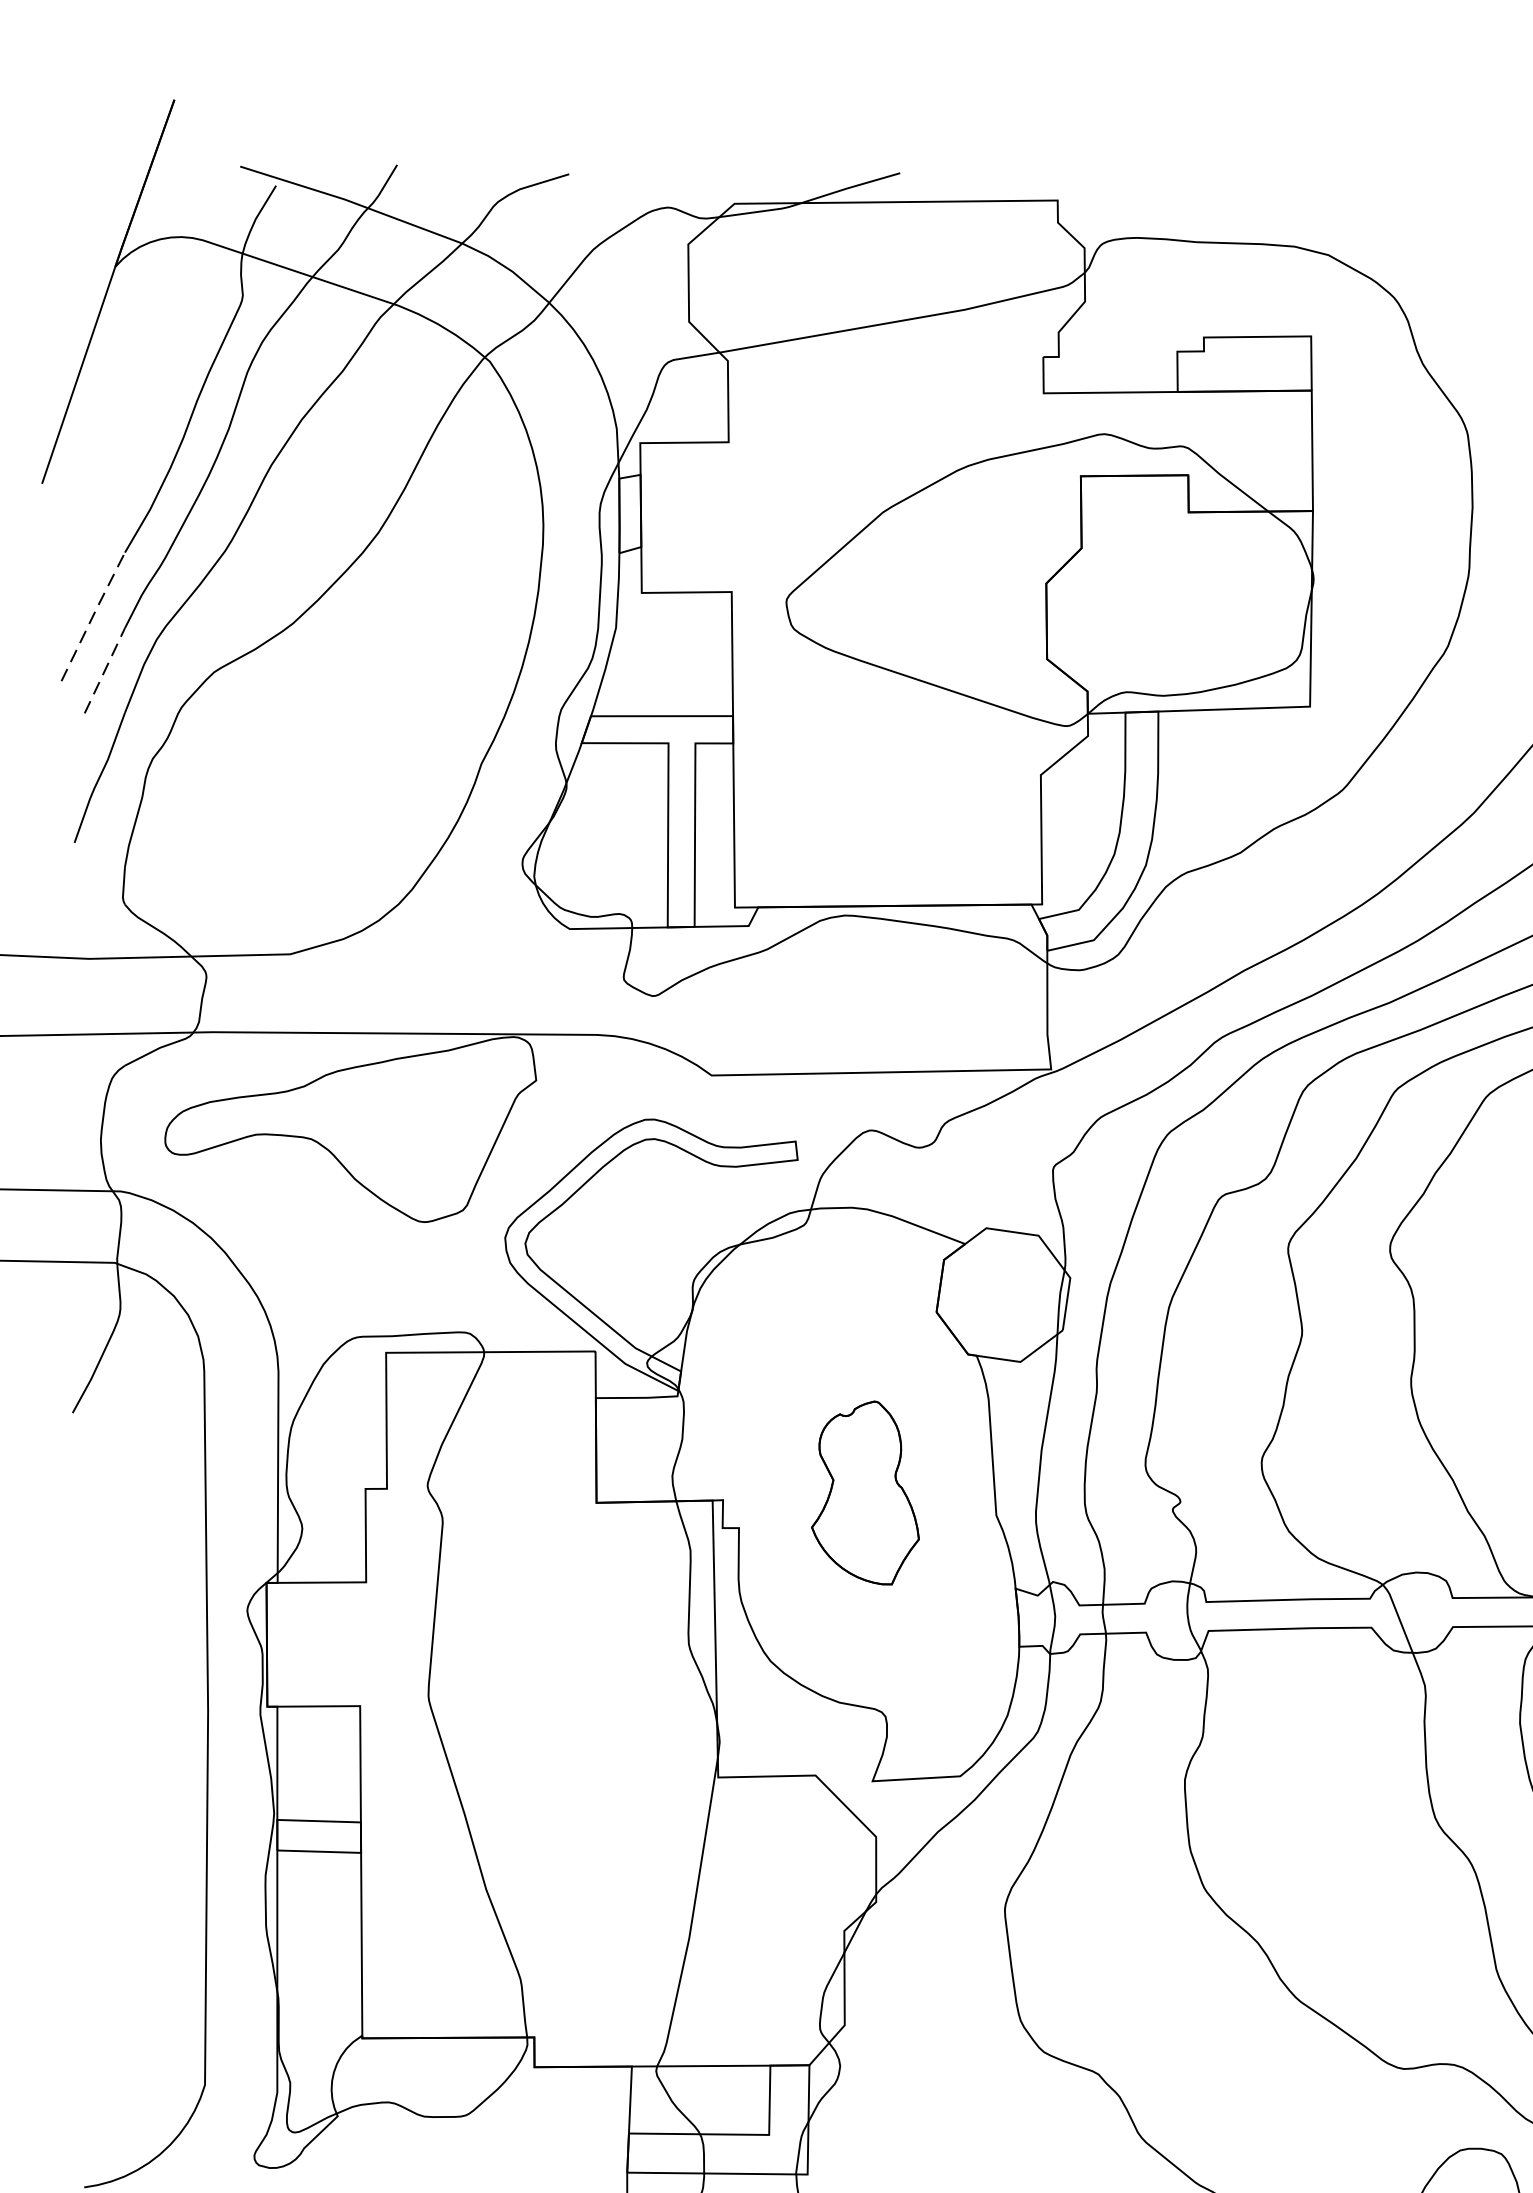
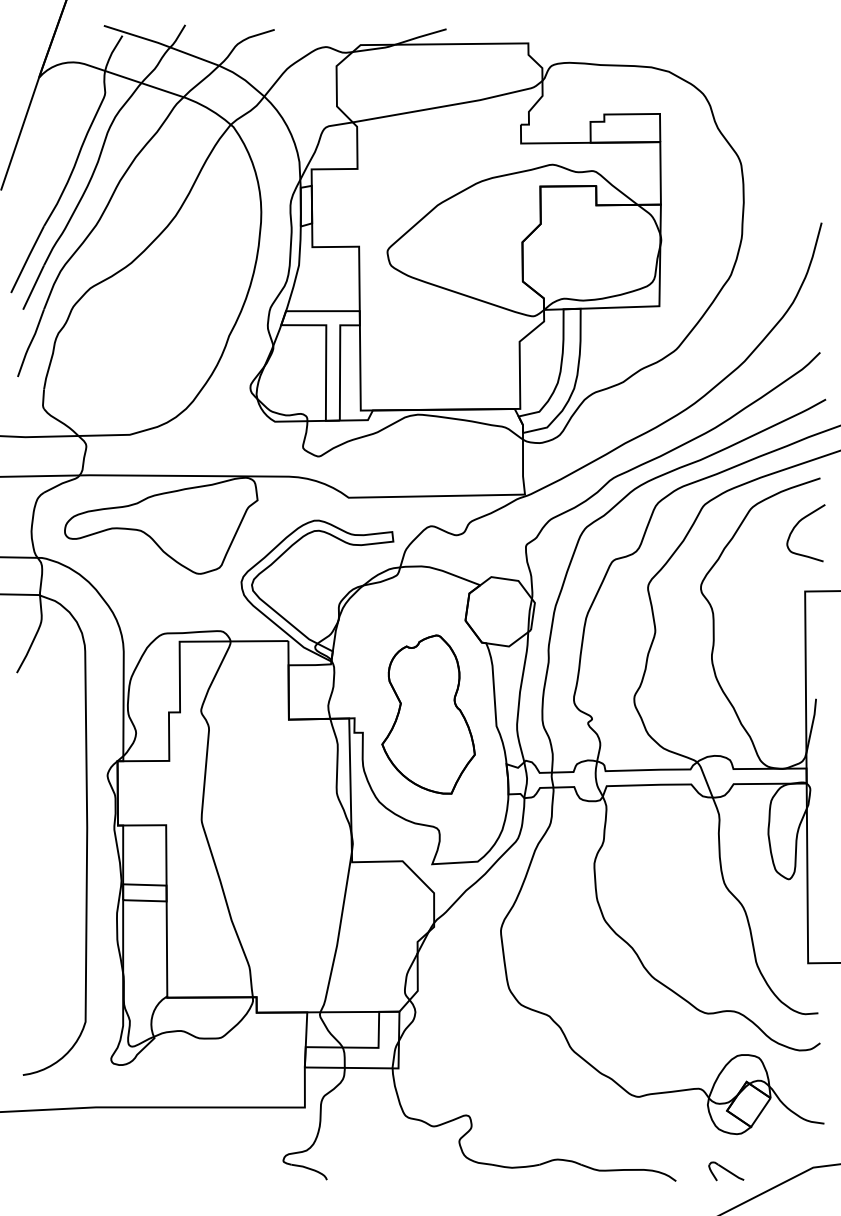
line: (93, 616) -> (27, 259), dashed -> solid
line: (104, 670) -> (33, 287), dashed -> solid
part: (865, 1492) -> (428, 714), size x1.67

